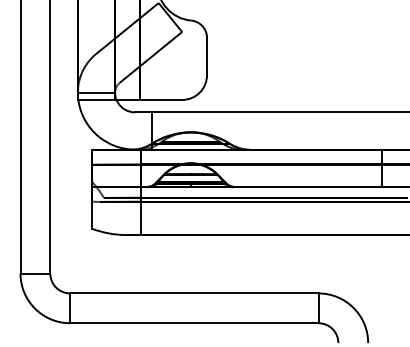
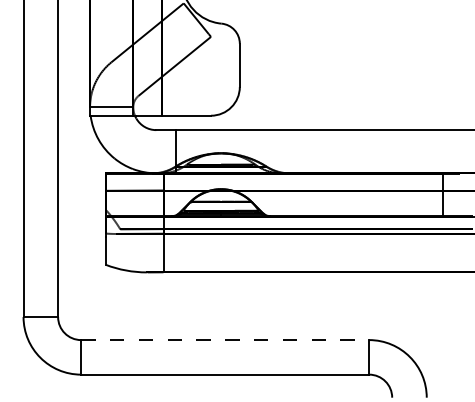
line: (194, 293) -> (225, 340), solid -> dashed

